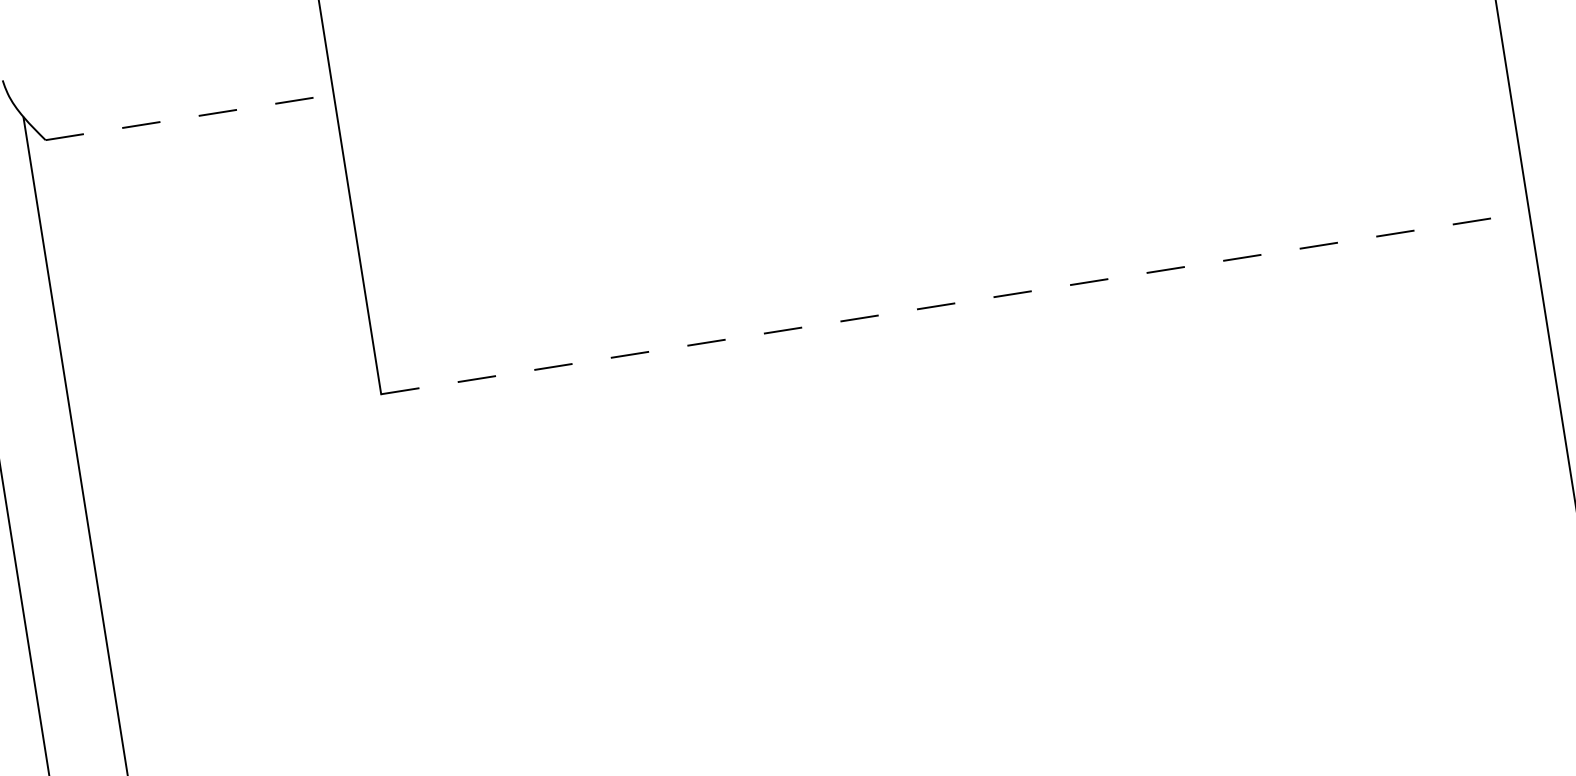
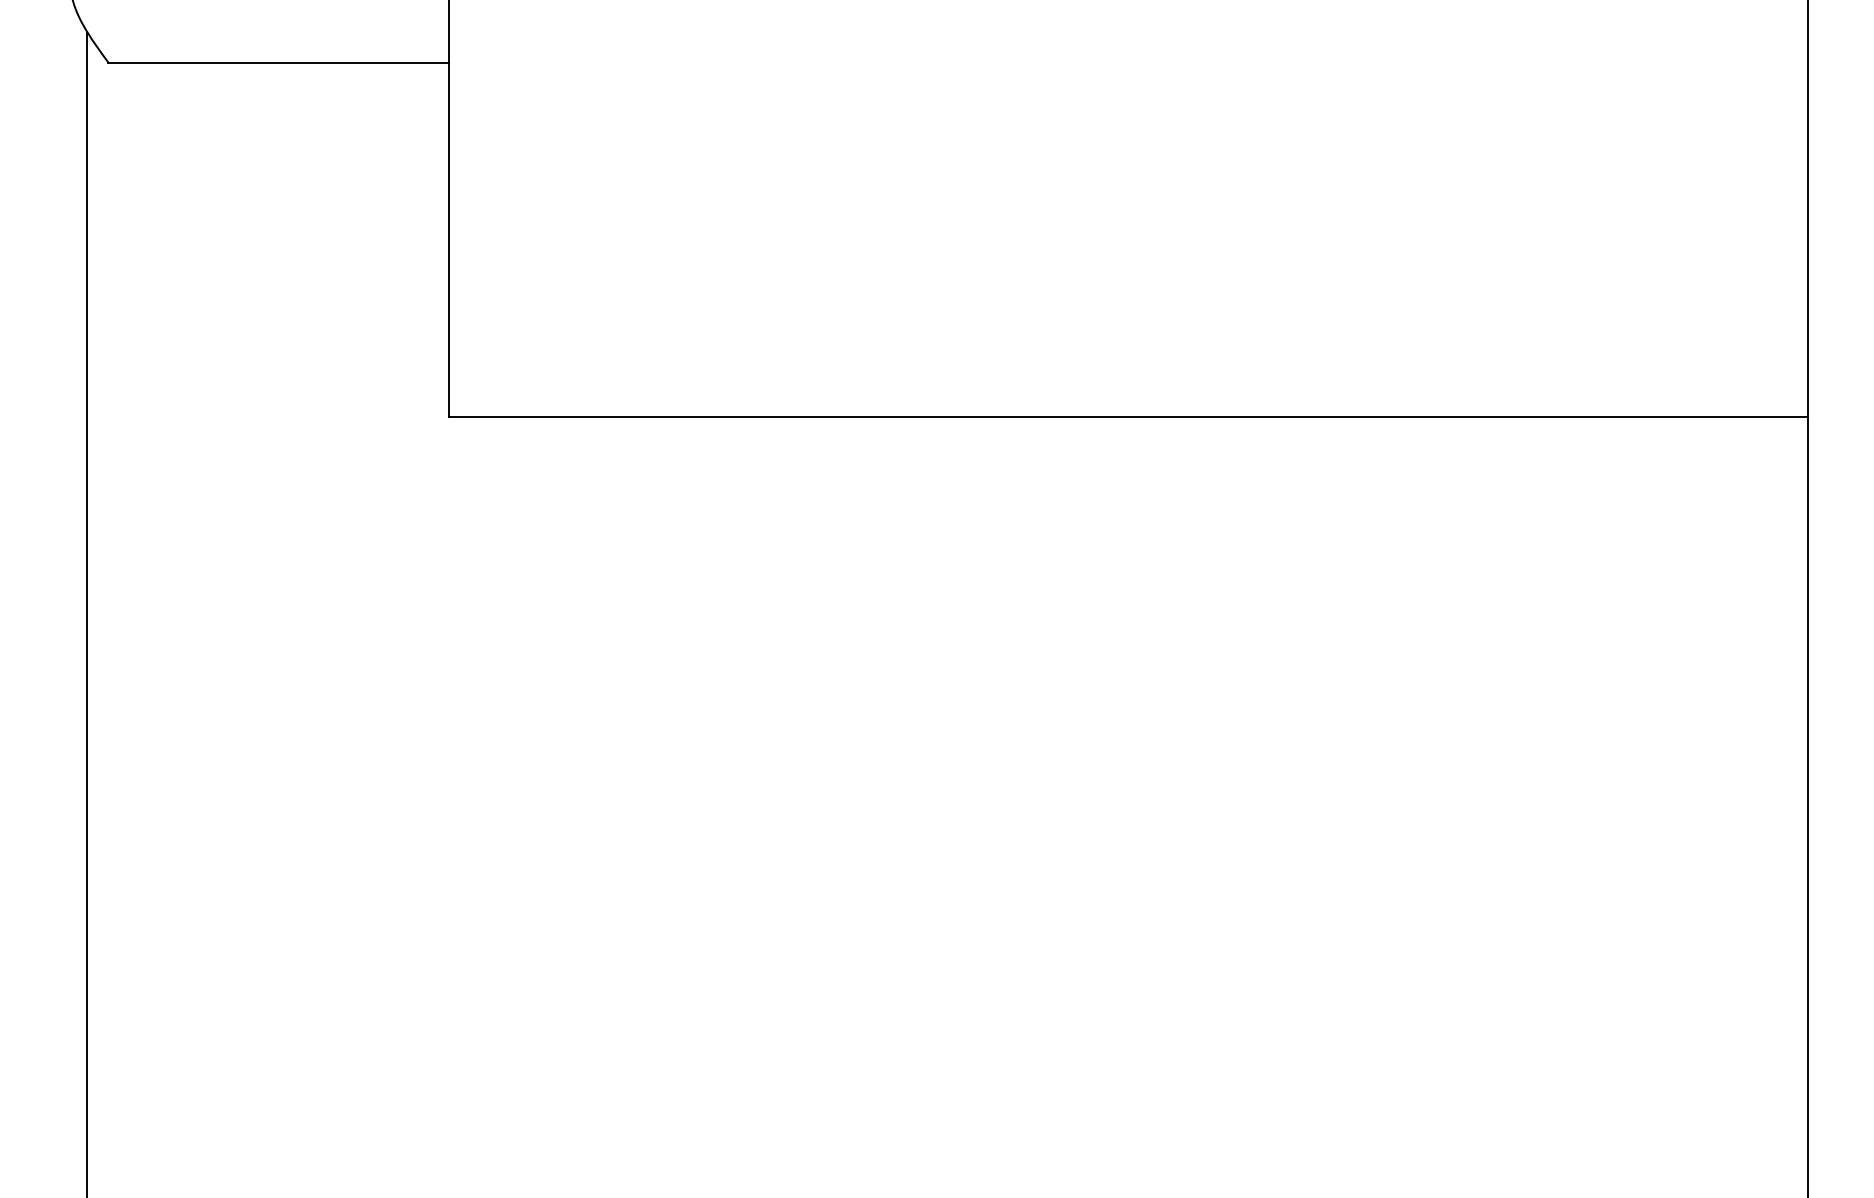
line: (190, 117) -> (279, 62), dashed -> solid
line: (955, 303) -> (1129, 417), dashed -> solid

